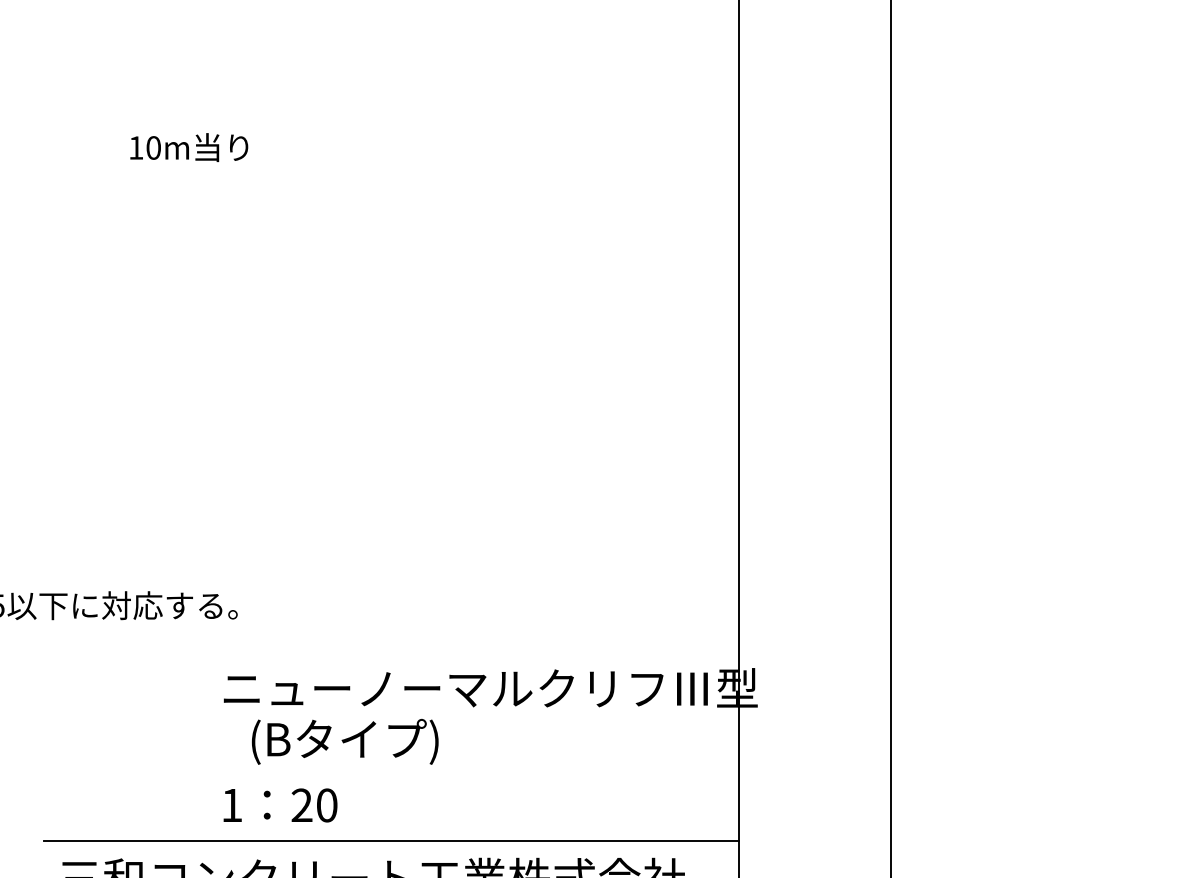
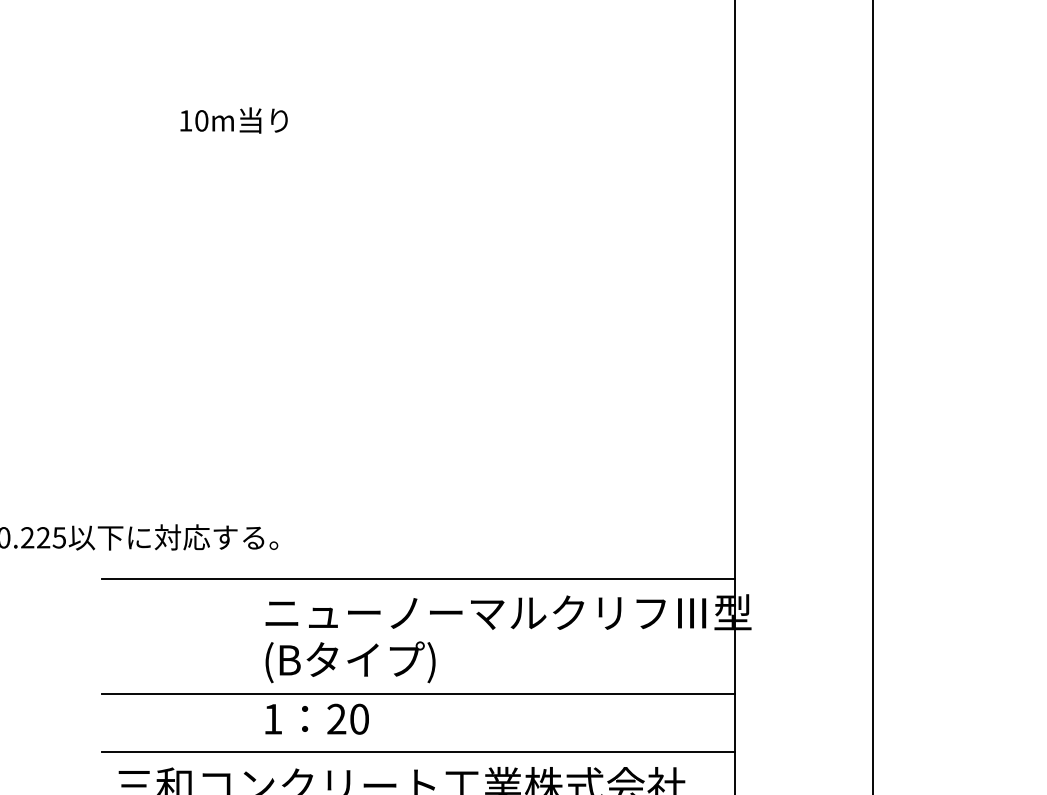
line: (391, 650) -> (418, 578), added
text: (345, 741) -> (350, 661), moved
line: (391, 777) -> (418, 693), added

